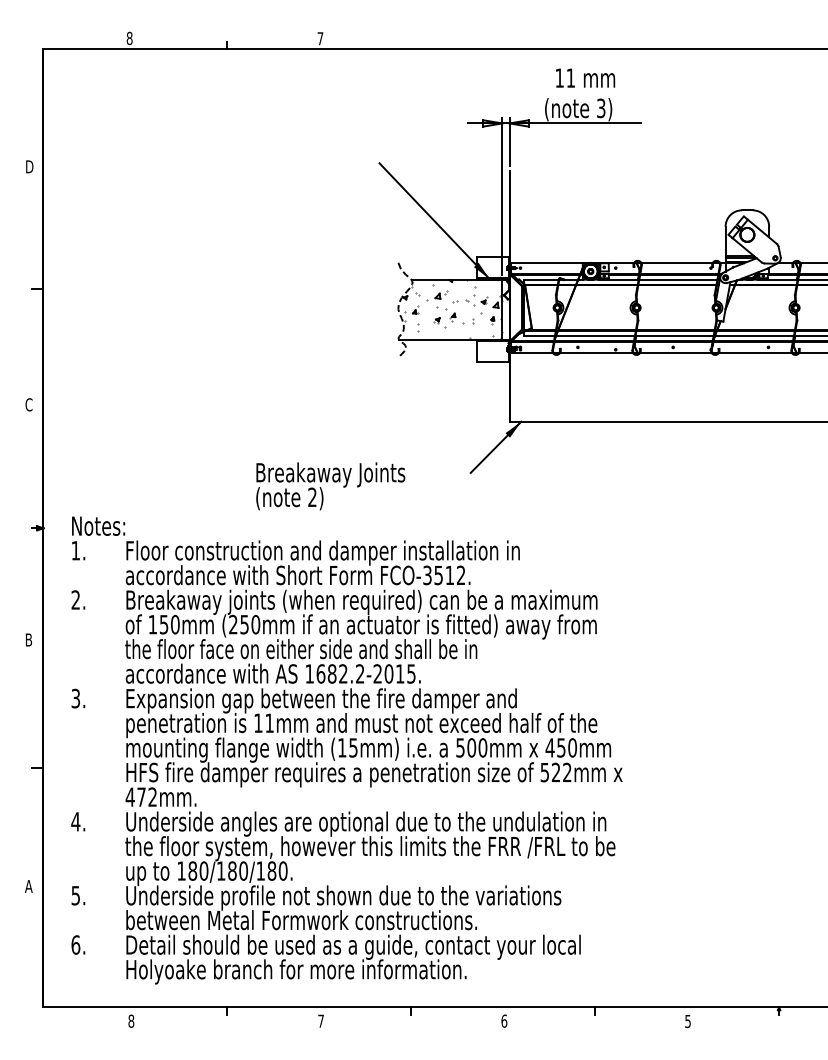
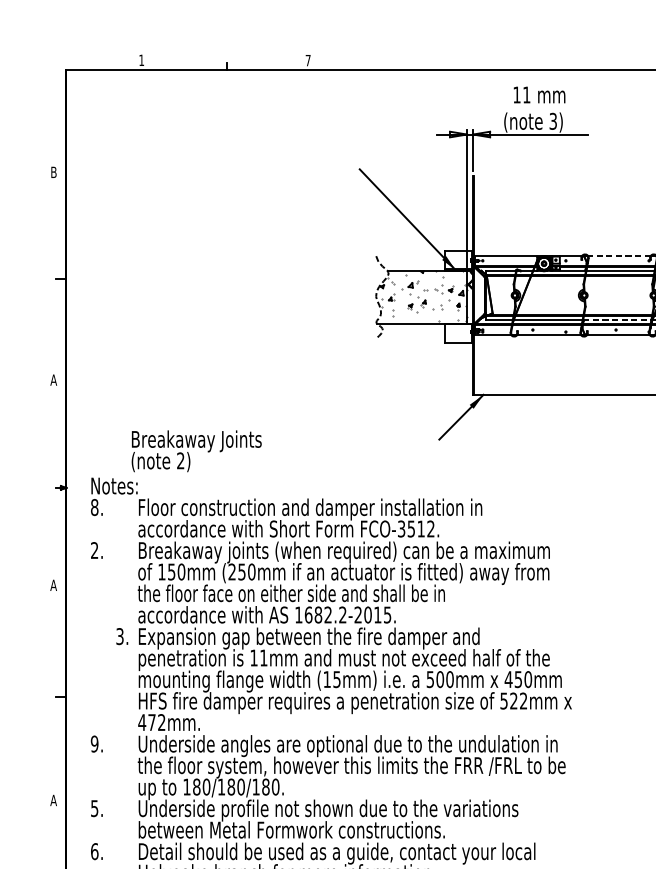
text: (129, 38) -> (141, 60), 8 -> 1
text: (30, 166) -> (55, 172), D -> B
line: (677, 262) -> (619, 255), solid -> dashed
line: (675, 336) -> (618, 320), solid -> dashed
text: (28, 404) -> (53, 379), C -> A
text: (330, 486) -> (196, 451), moved
text: (75, 550) -> (94, 507), 1. -> 8.
text: (28, 639) -> (53, 584), B -> A
text: (78, 698) -> (122, 636), moved
text: (75, 821) -> (94, 743), 4. -> 9.

